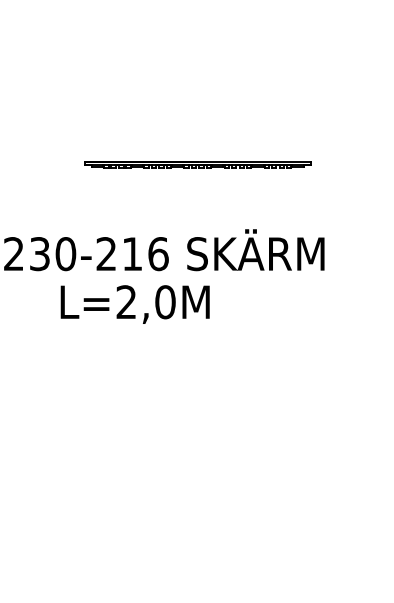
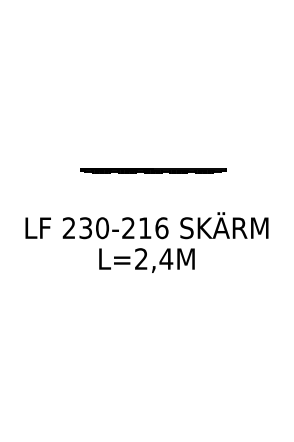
part: (198, 164) -> (153, 170), moved
text: (165, 301) -> (166, 258), L=2,0M -> L=2,4M

